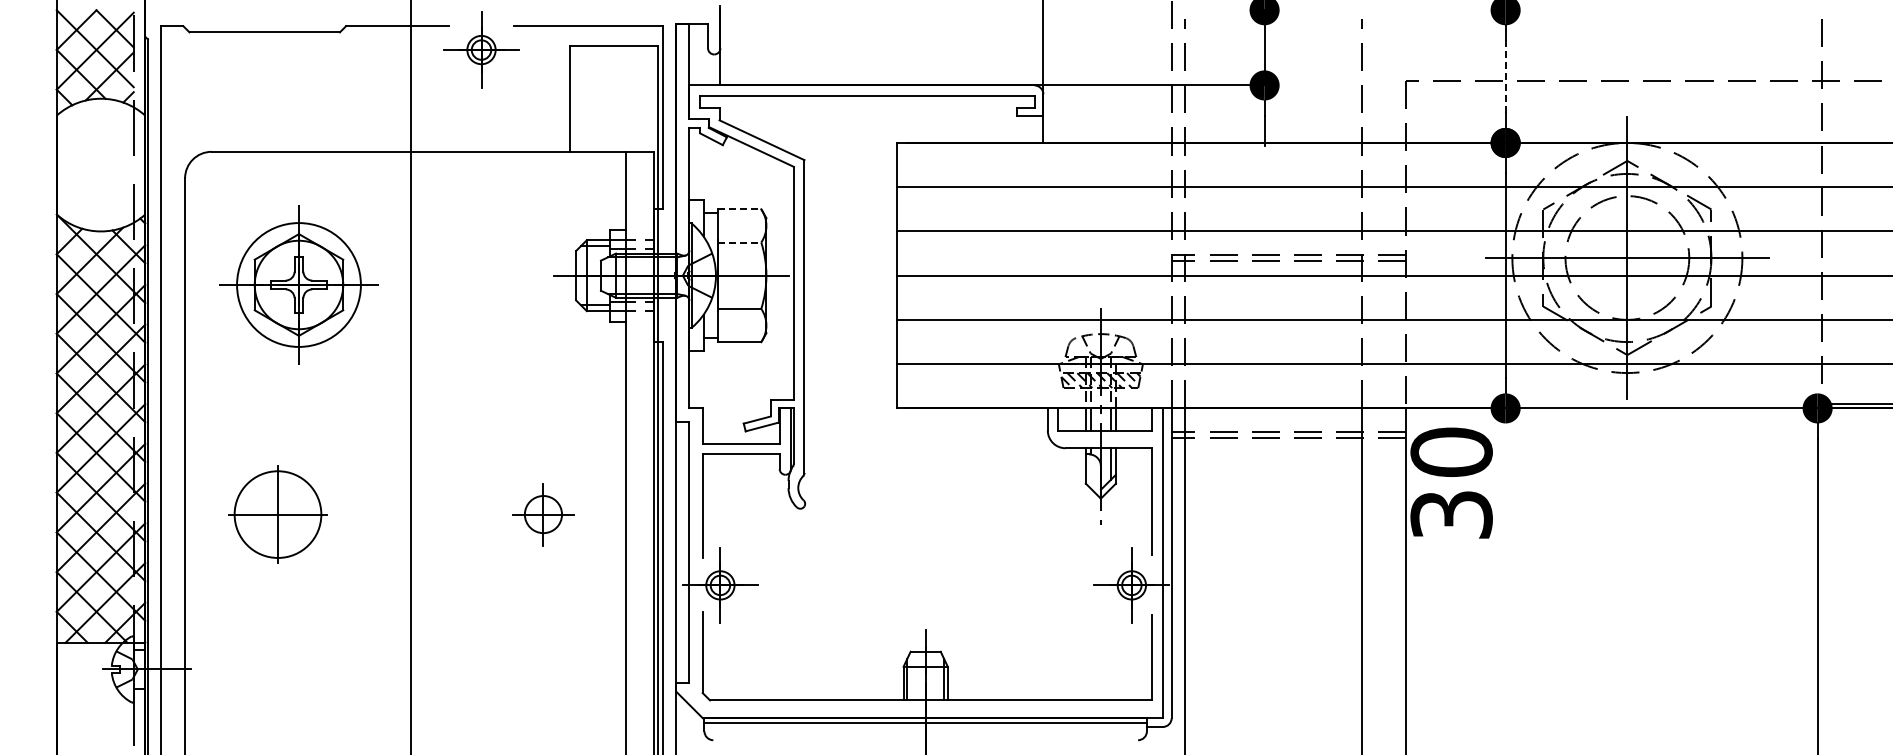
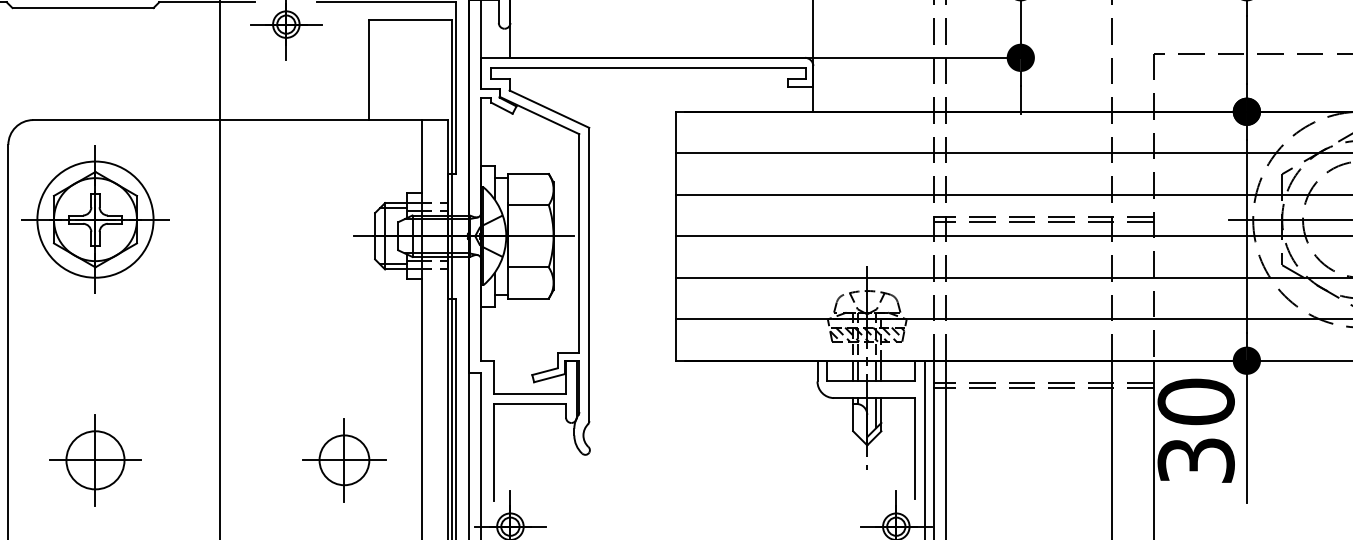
line: (1505, 76) -> (1246, 49), dashed -> solid
line: (739, 209) -> (528, 174), dashed -> solid
line: (739, 242) -> (528, 205), dashed -> solid
part: (298, 284) -> (95, 219), moved
line: (1505, 484) -> (1246, 432), added
circle: (277, 514) -> (95, 460), size x0.71
part: (543, 514) -> (344, 460), size x1.43

